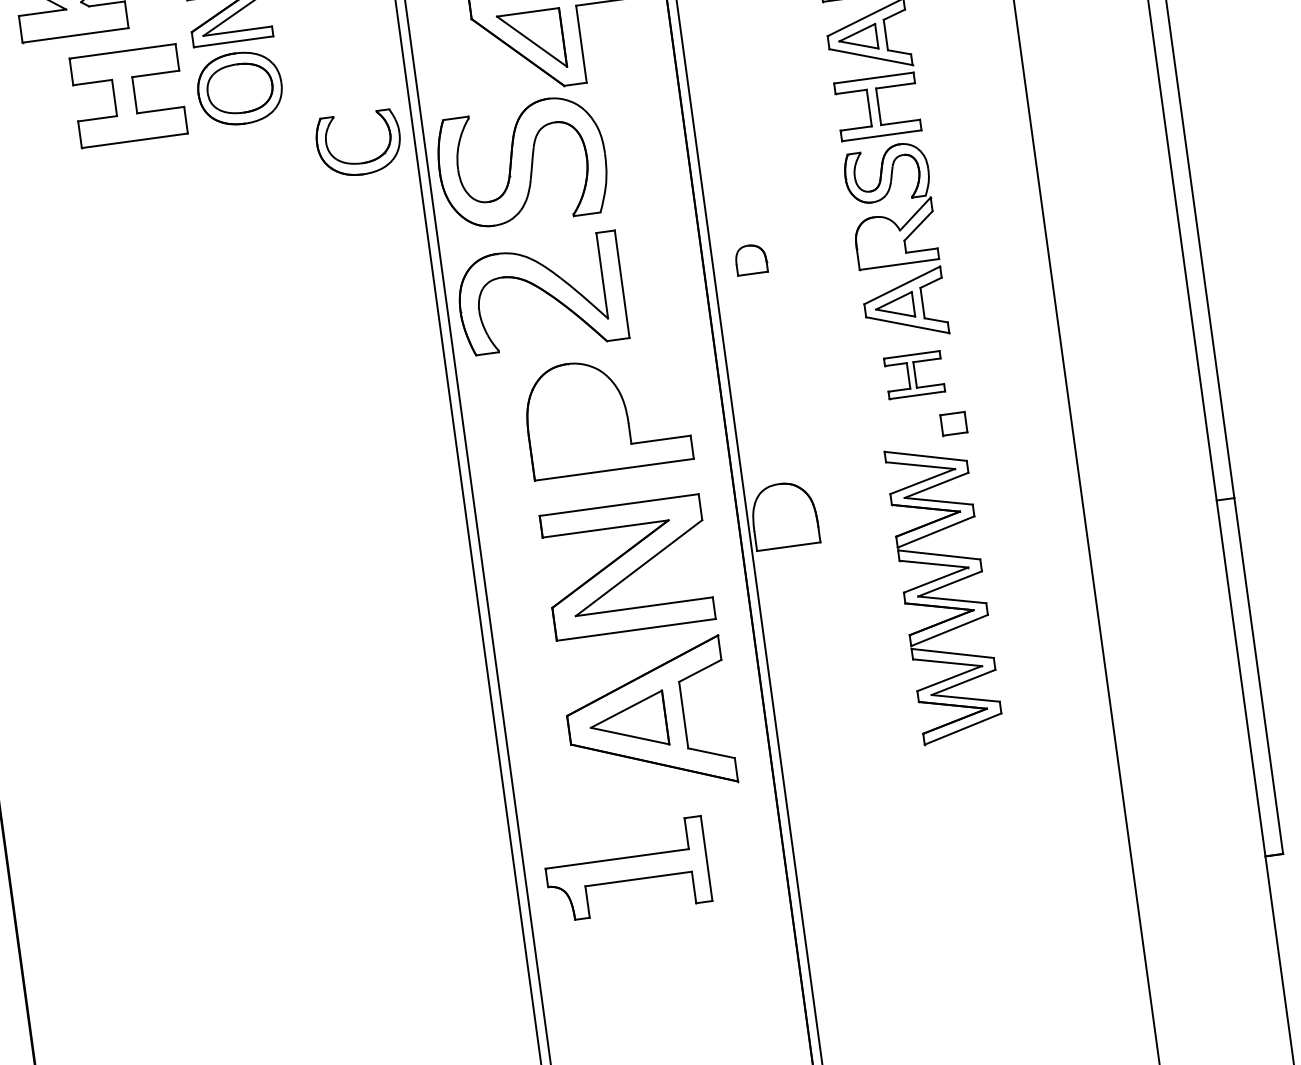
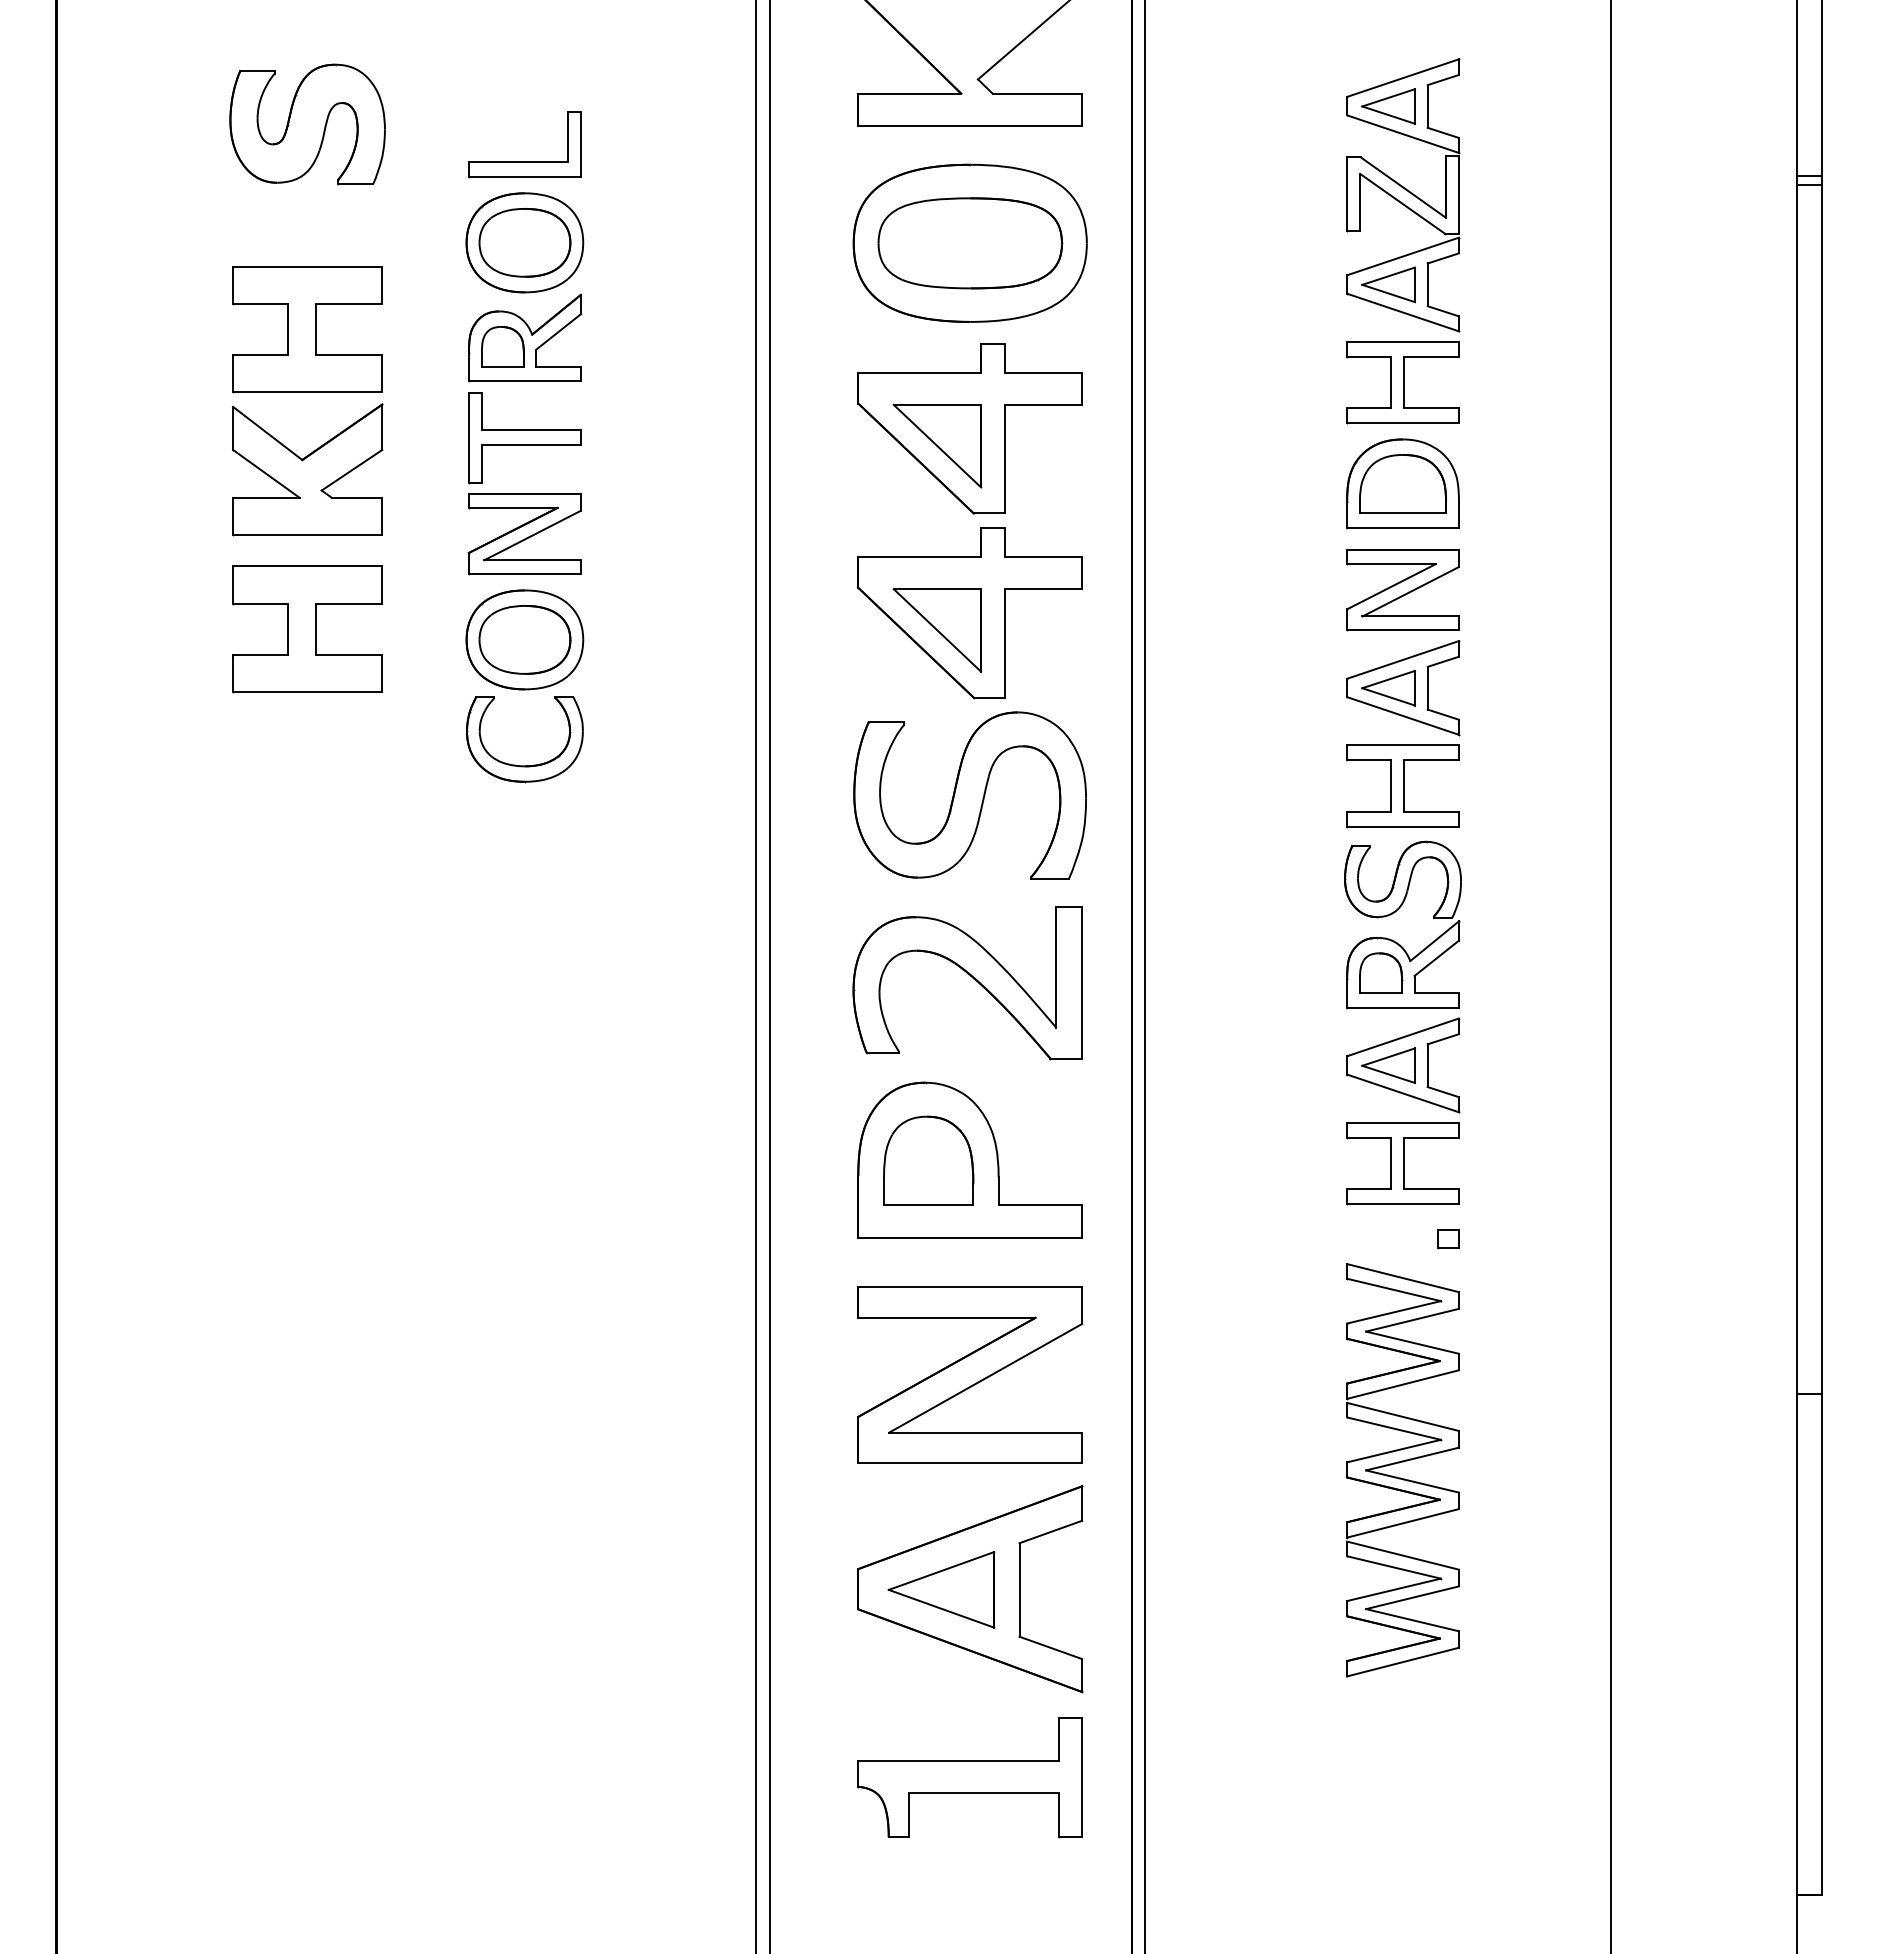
part: (128, 96) -> (307, 629), moved
part: (361, 162) -> (524, 765), moved
part: (521, 162) -> (969, 795), moved
part: (751, 259) -> (1381, 972), moved
part: (543, 291) -> (972, 978), moved
part: (914, 375) -> (1402, 1163), size x1.43
part: (954, 424) -> (1448, 1239), size x0.62
part: (784, 515) -> (928, 1160), moved
part: (626, 869) -> (969, 1777), moved

